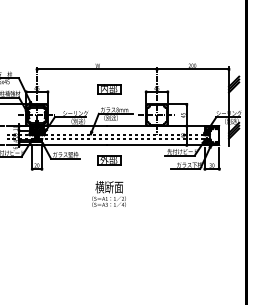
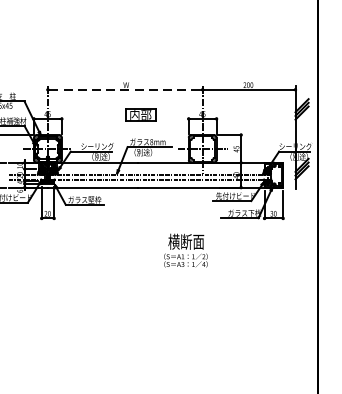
line: (97, 69) -> (125, 89), solid -> dashed
part: (109, 160) -> (141, 207), removed
text: (108, 193) -> (185, 249), moved

